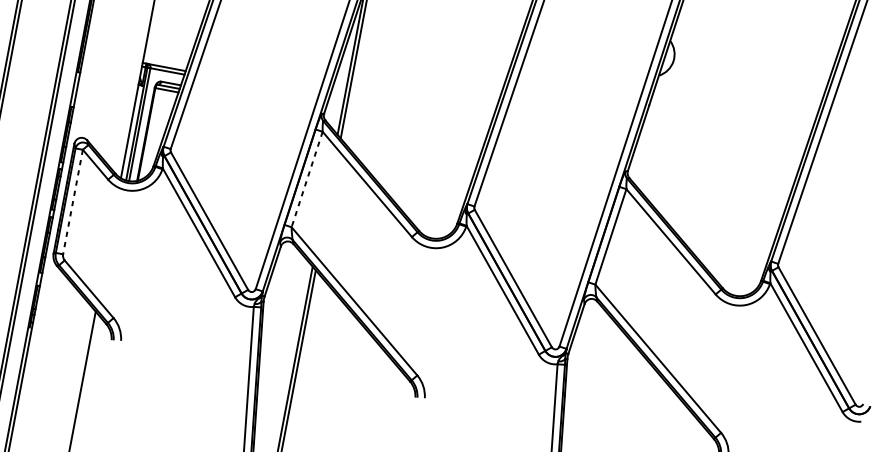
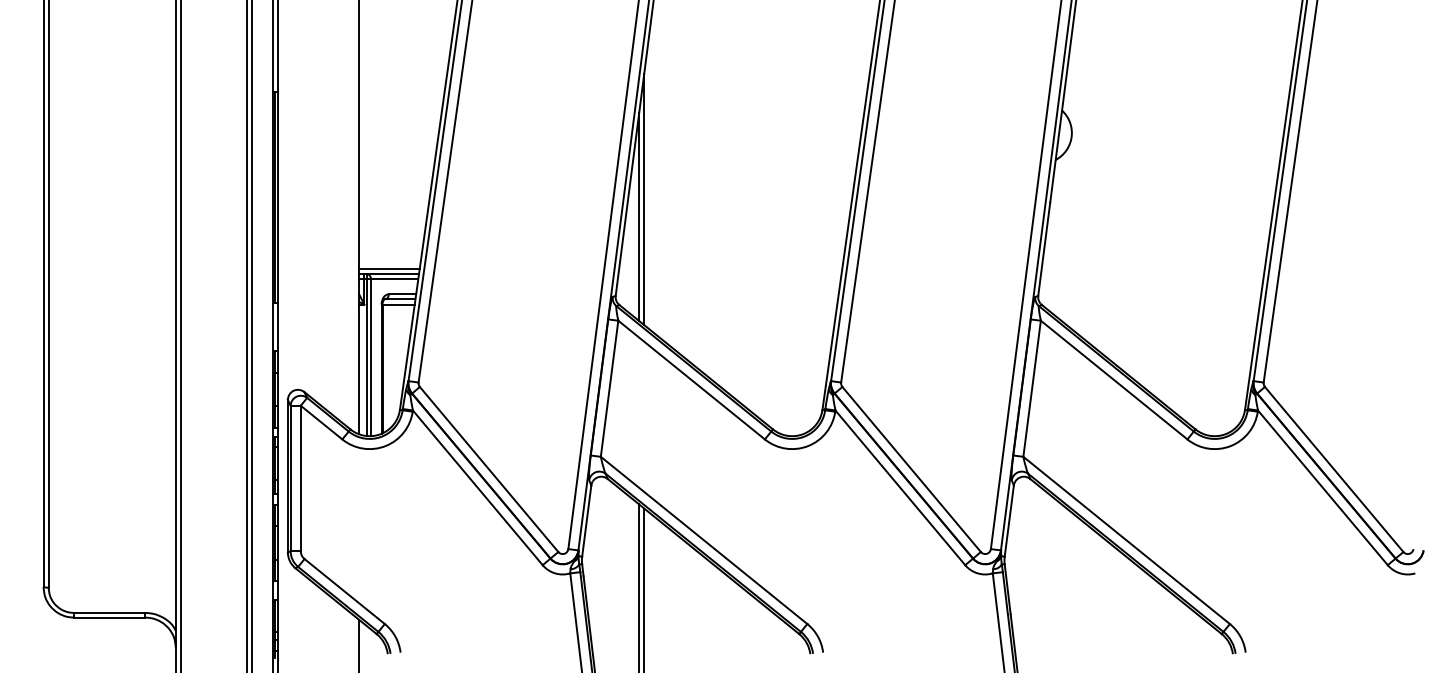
line: (165, 63) -> (389, 268), added
line: (307, 179) -> (609, 388), dashed -> solid
line: (72, 202) -> (300, 478), dashed -> solid

